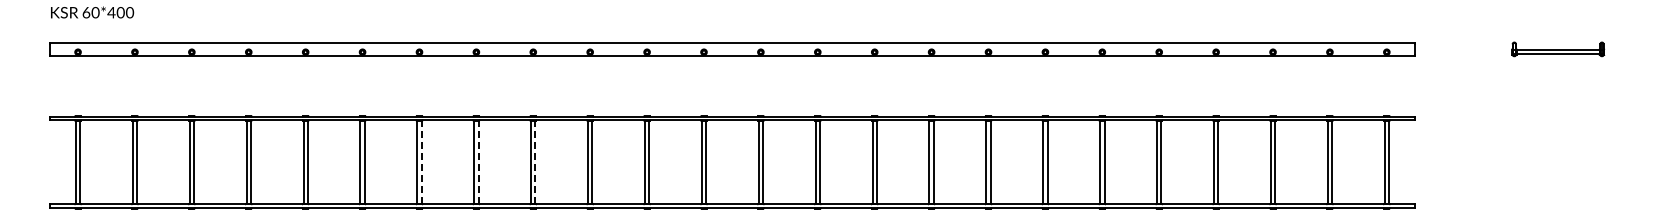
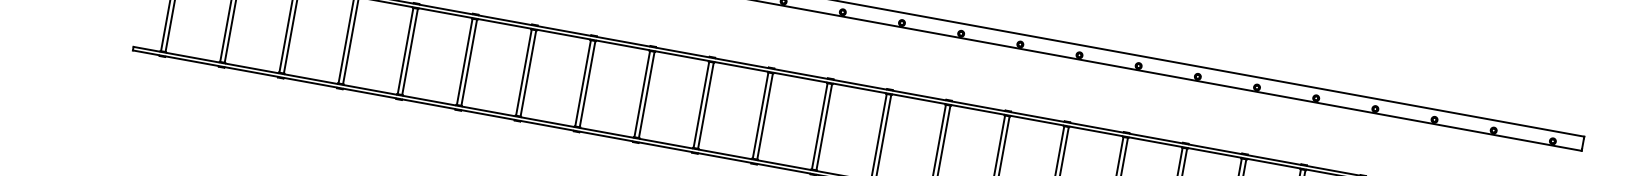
line: (421, 161) -> (528, 72), dashed -> solid
line: (478, 161) -> (587, 83), dashed -> solid
line: (535, 161) -> (646, 94), dashed -> solid

